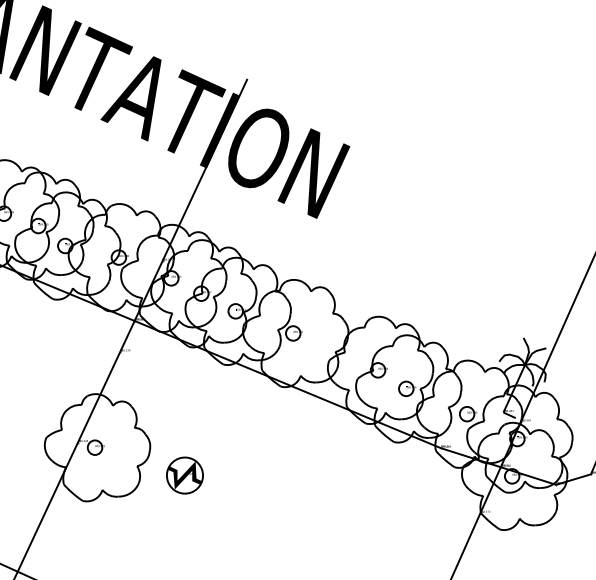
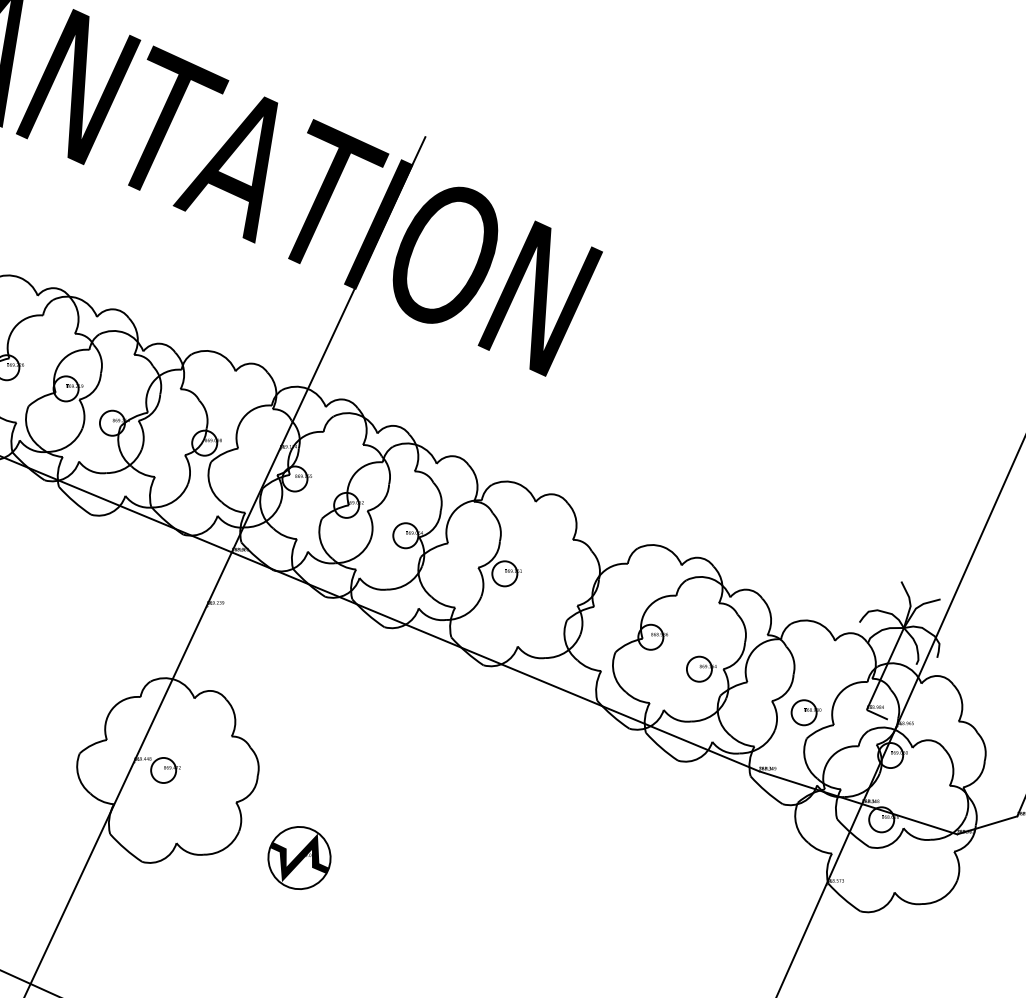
part: (184, 475) -> (298, 857), moved

